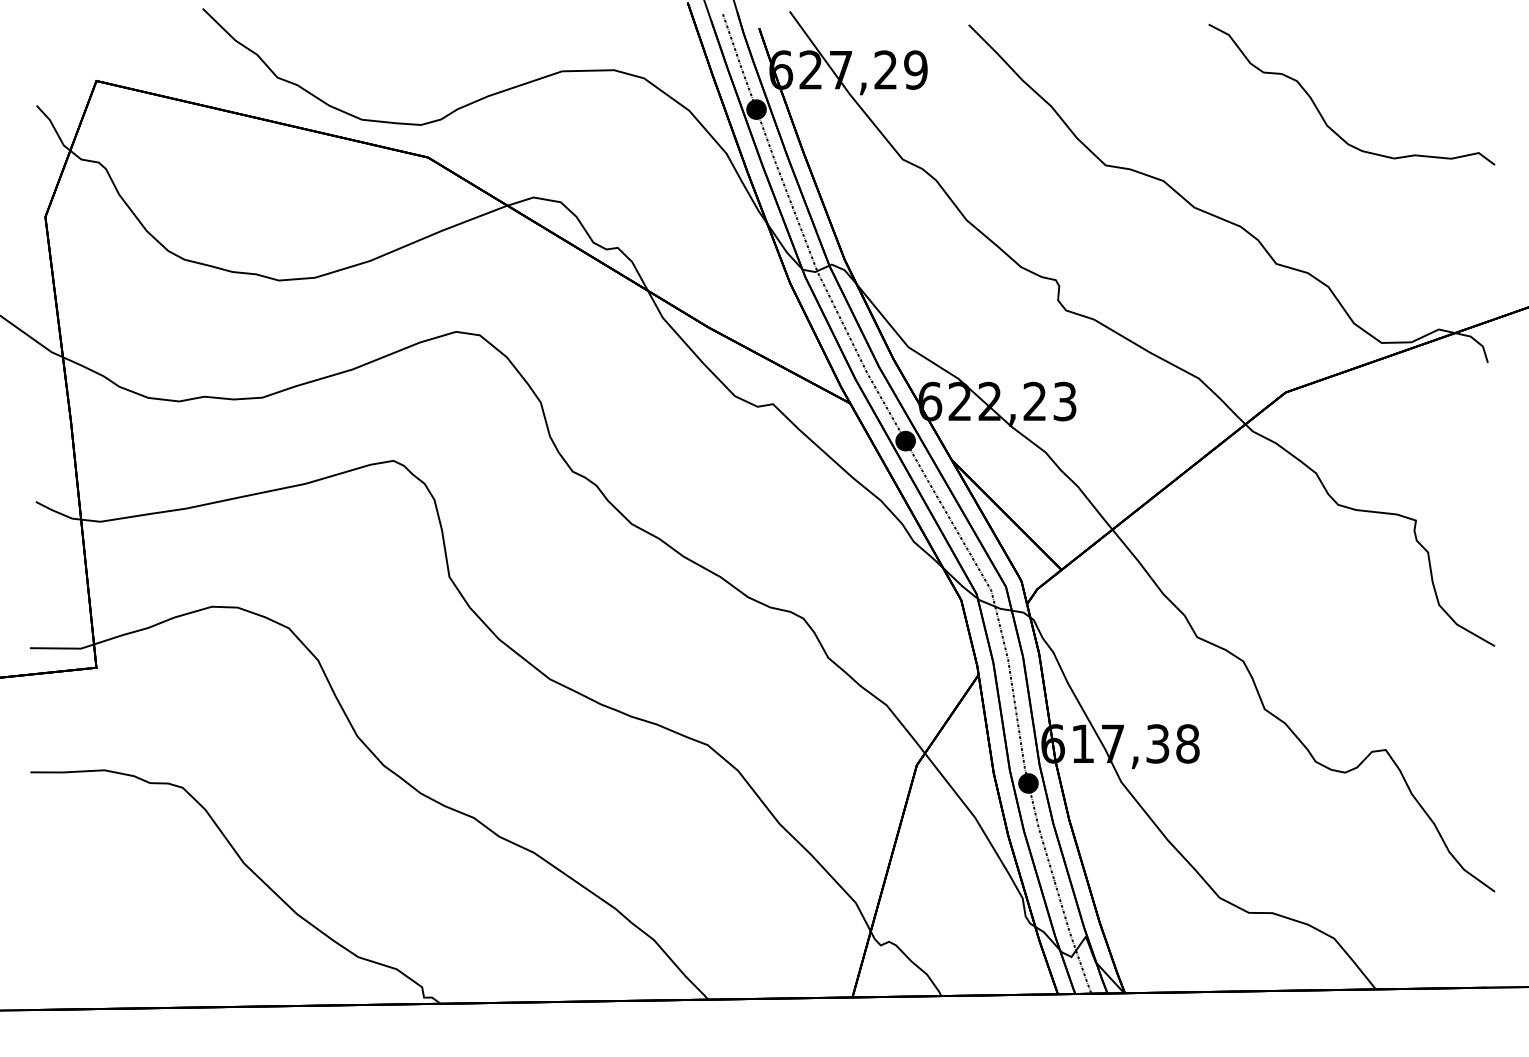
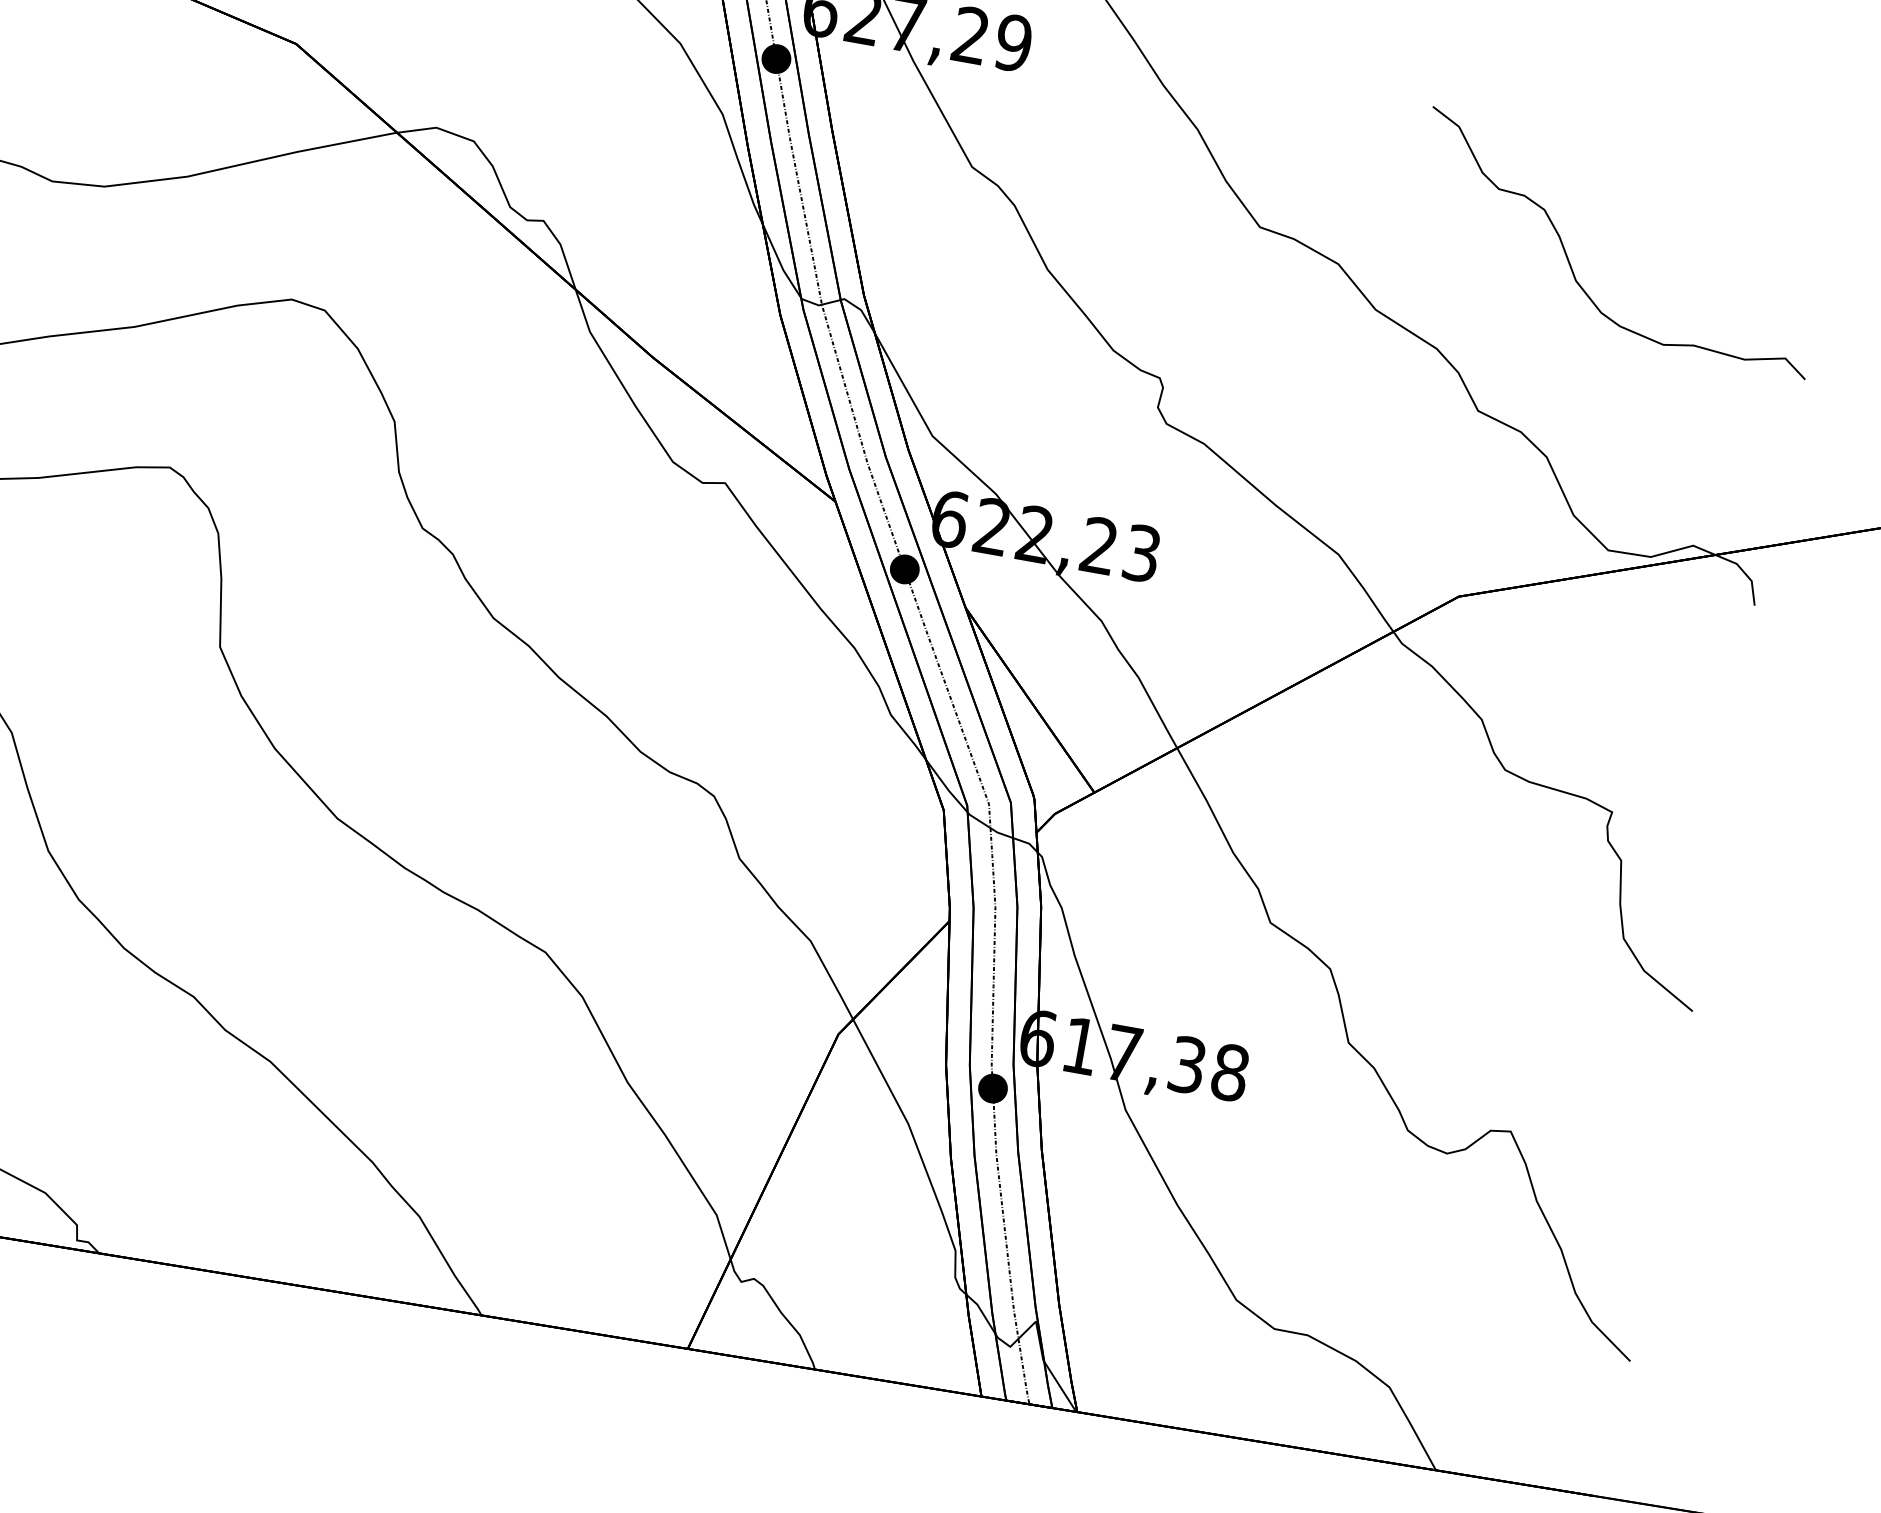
part: (1319, 110) -> (1569, 257), moved

